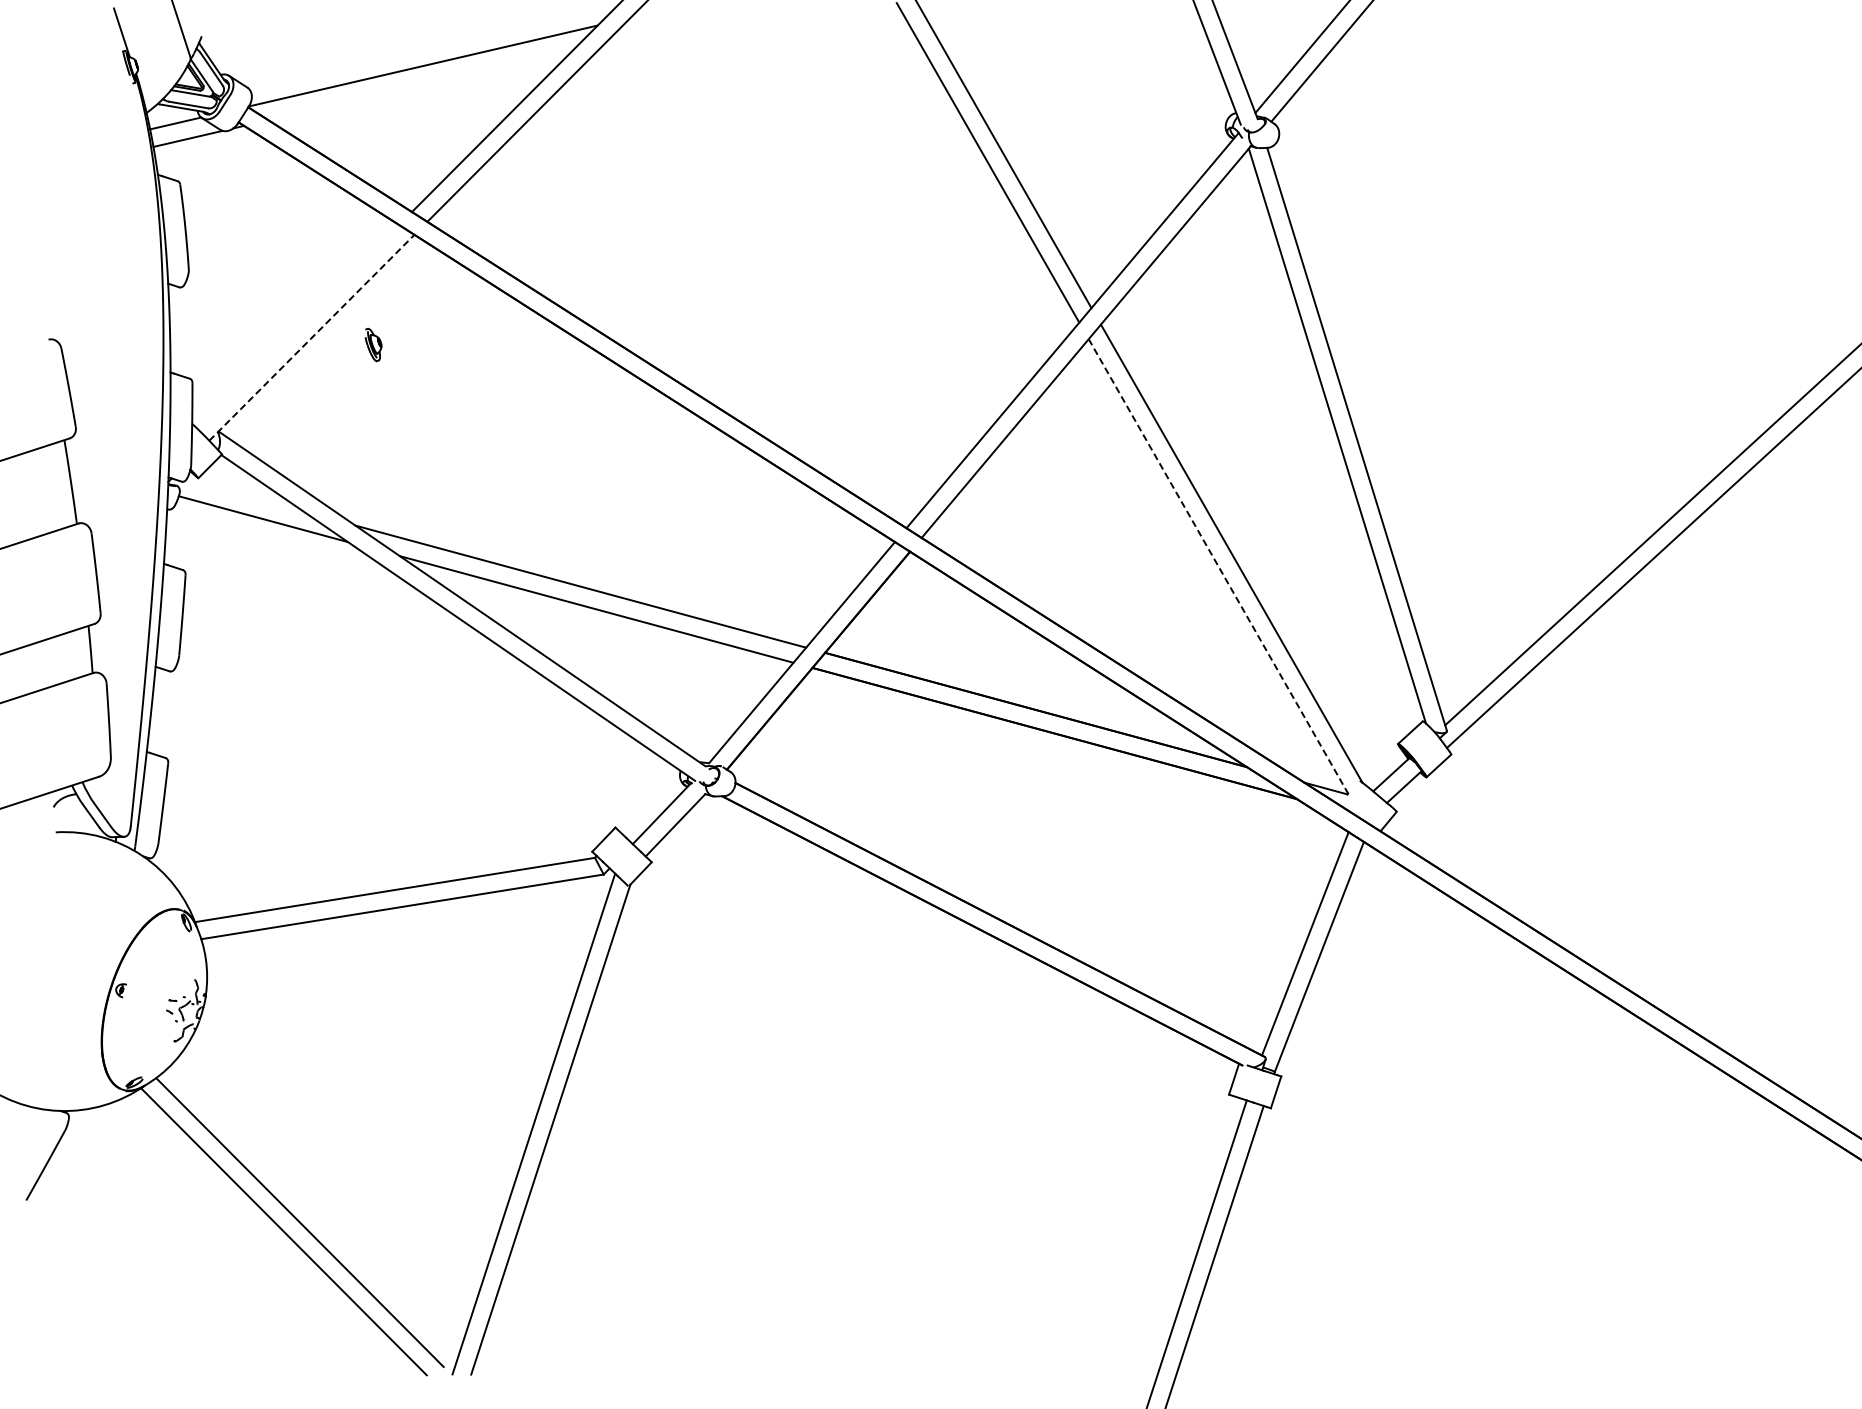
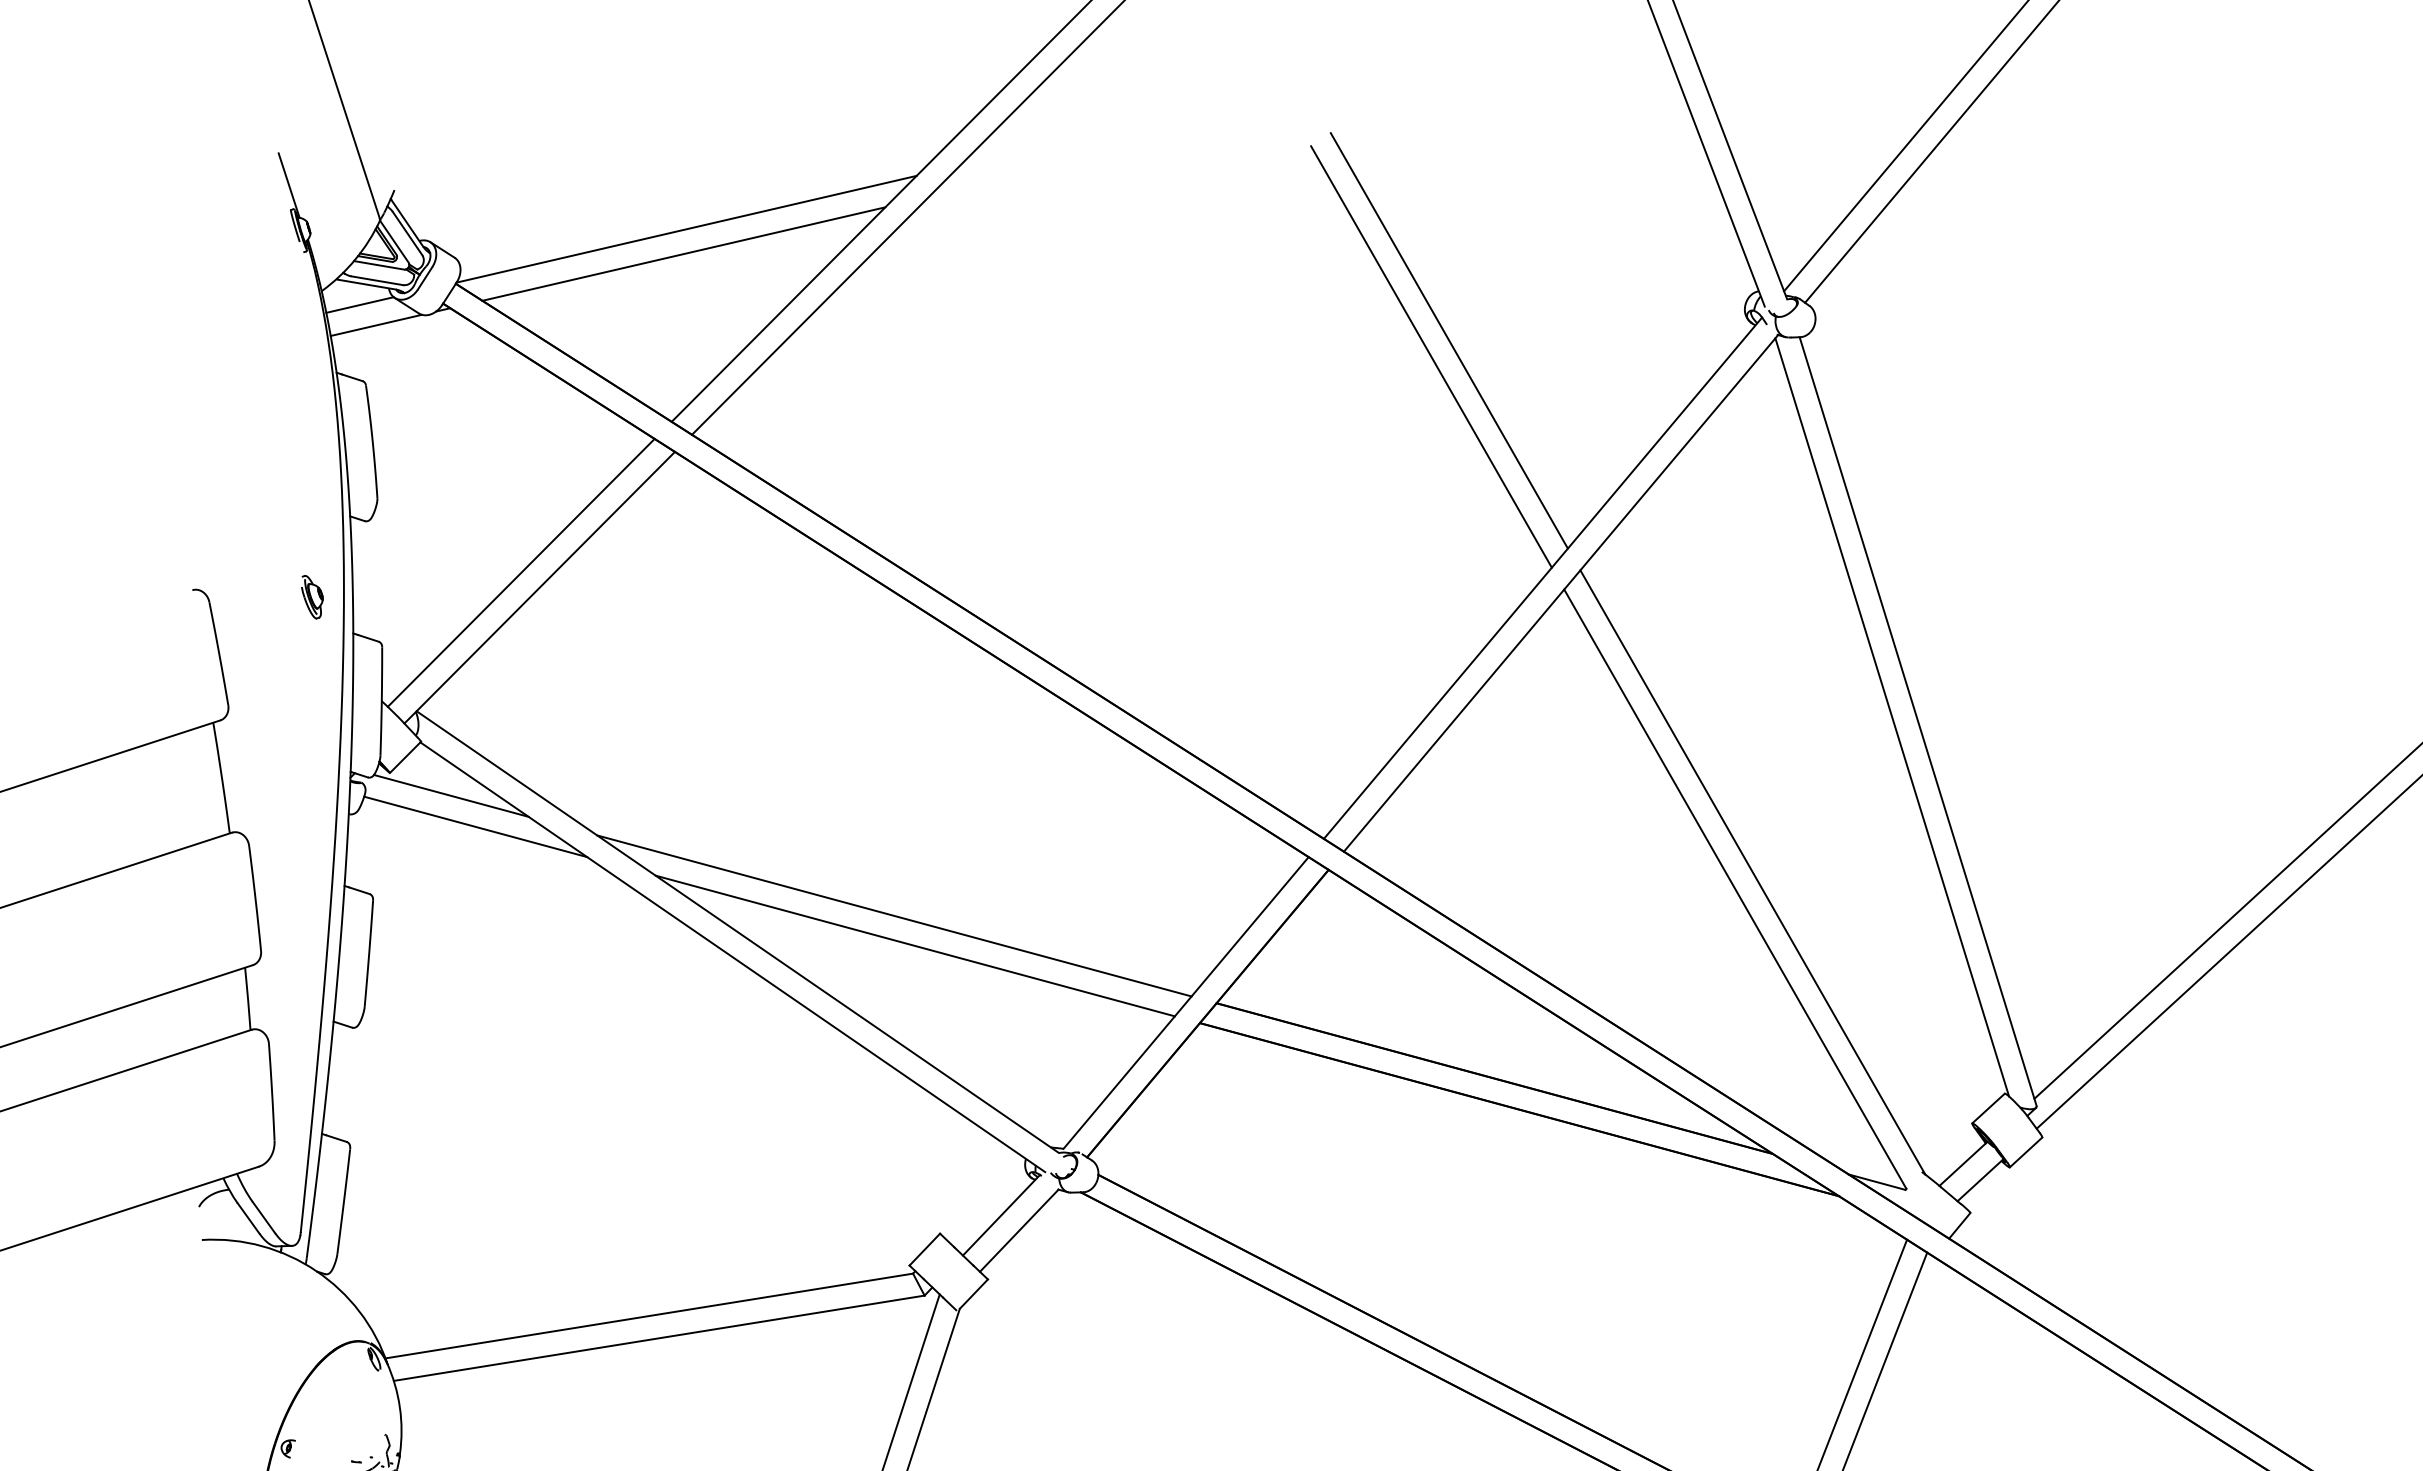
line: (421, 84) -> (684, 253), added
line: (297, 326) -> (520, 572), added
line: (312, 337) -> (540, 587), dashed -> solid
part: (373, 344) -> (312, 596), moved
line: (244, 495) -> (450, 795), added
line: (1218, 566) -> (1735, 889), dashed -> solid

